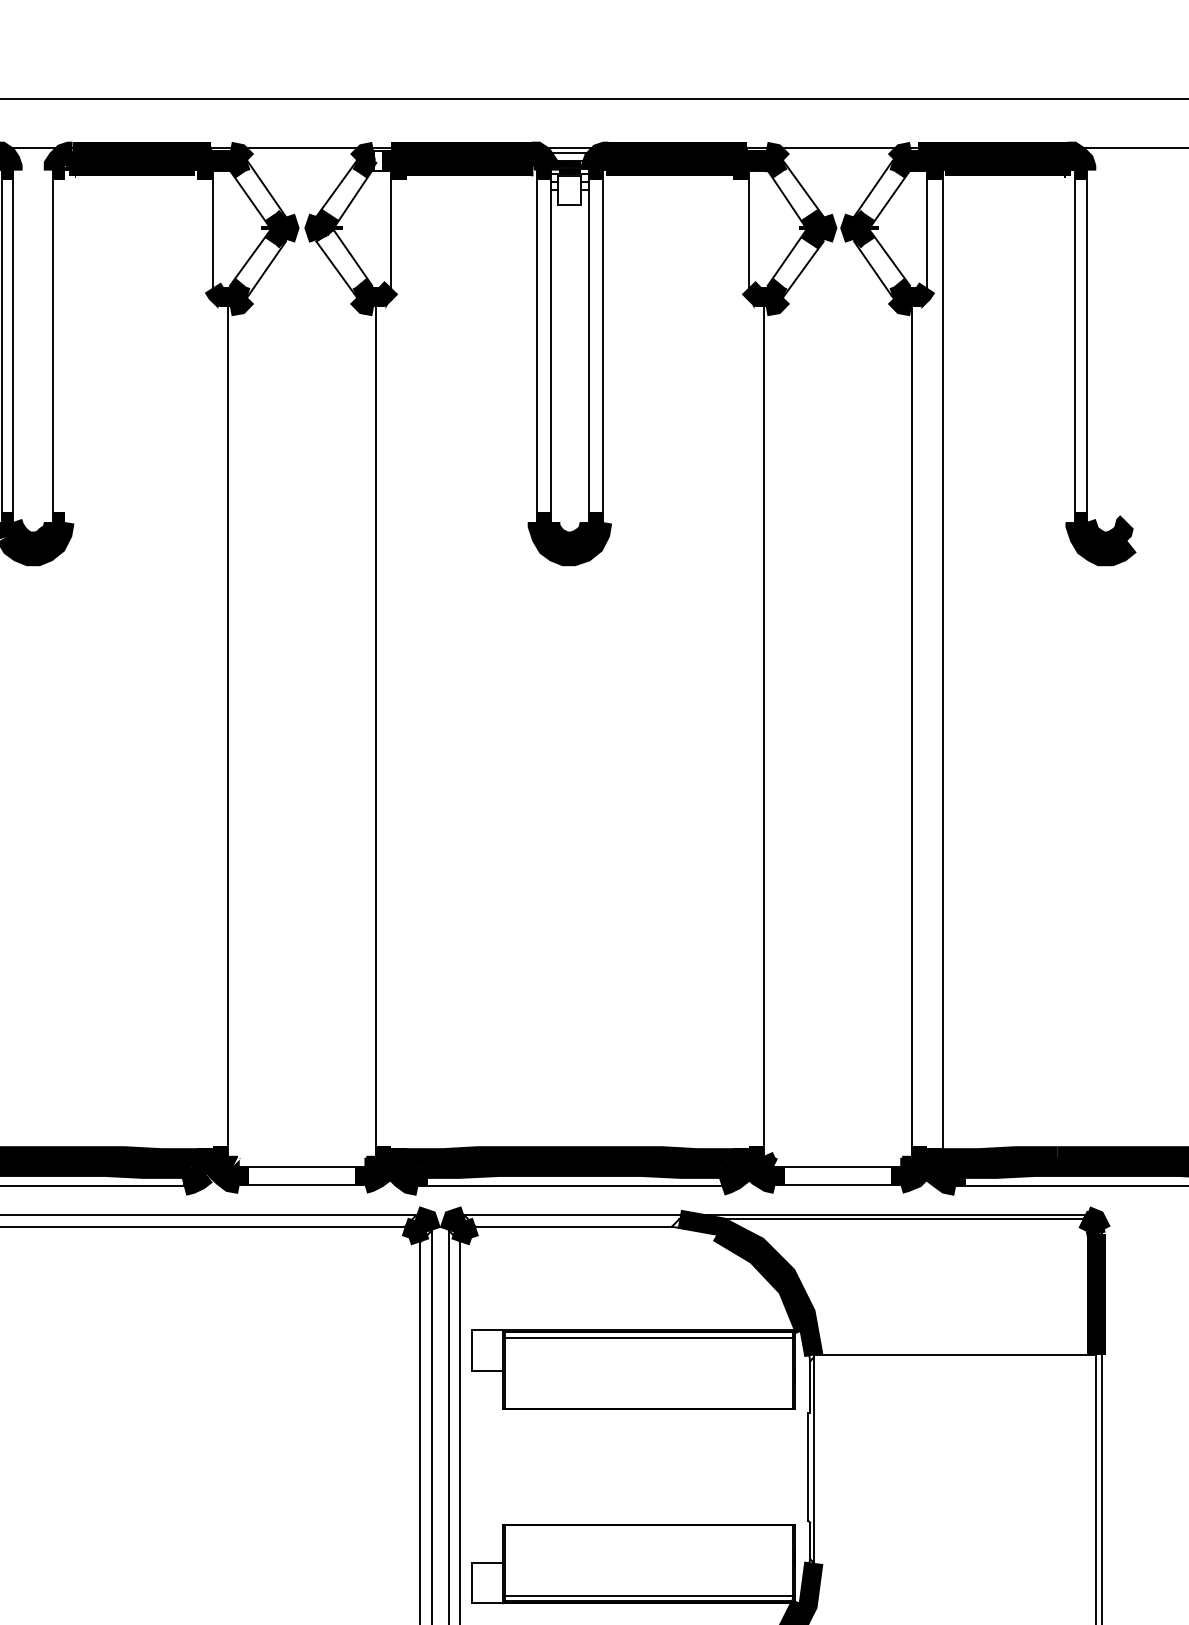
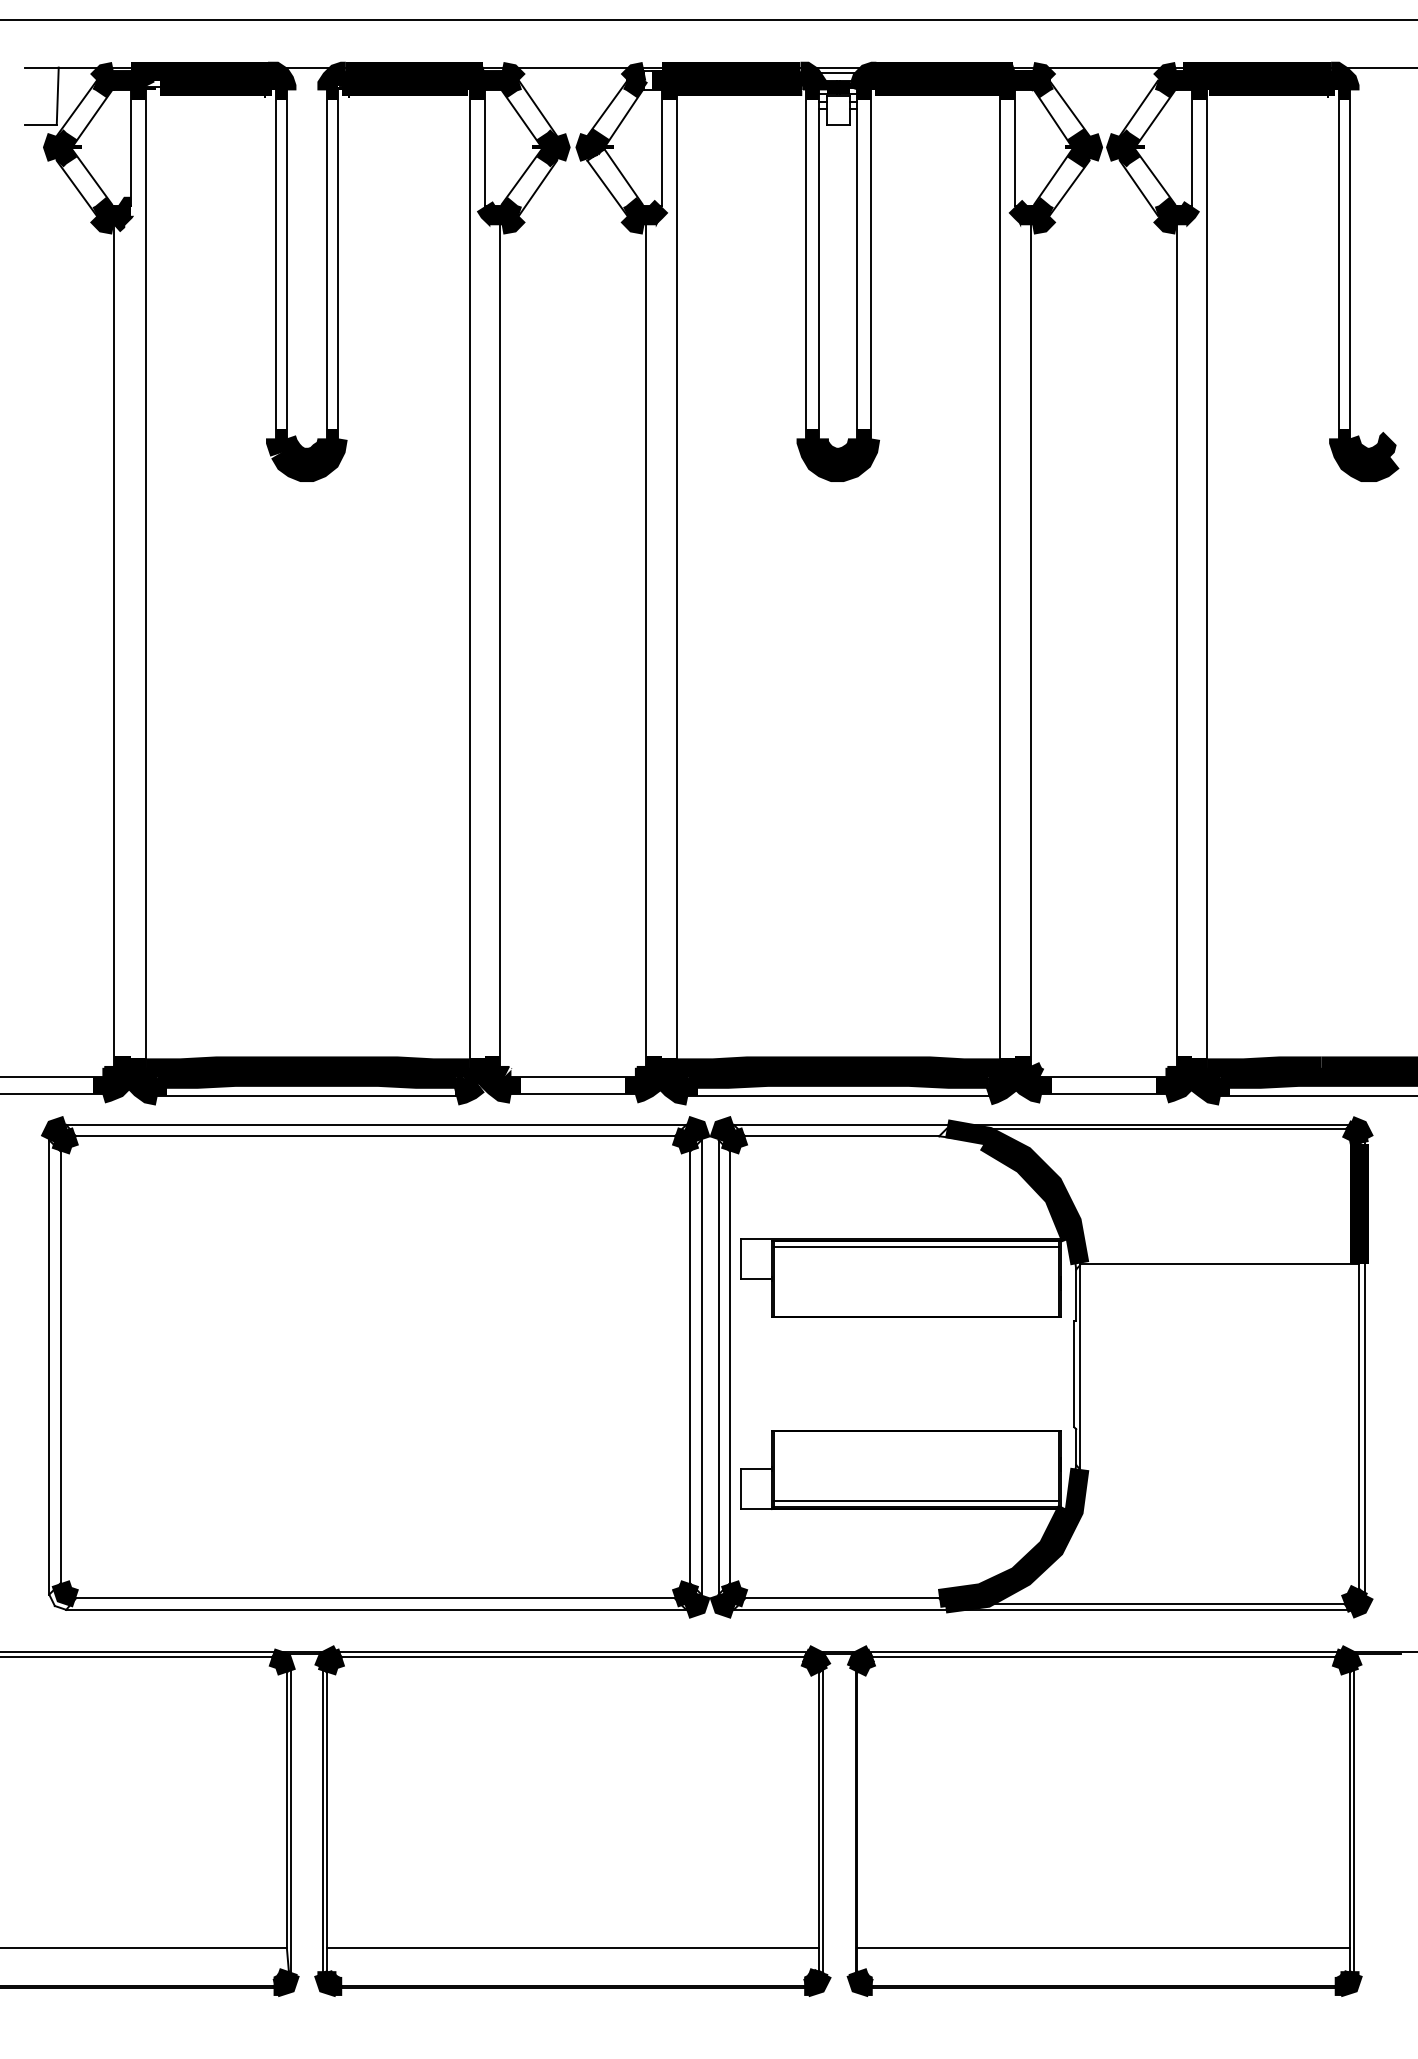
line: (65, 346) -> (338, 264), added
line: (197, 663) -> (469, 578), added
line: (406, 663) -> (676, 578), added
line: (733, 663) -> (1000, 578), added

